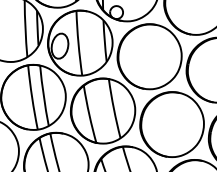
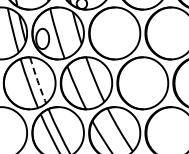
arc: (43, 95) -> (37, 80), solid -> dashed

